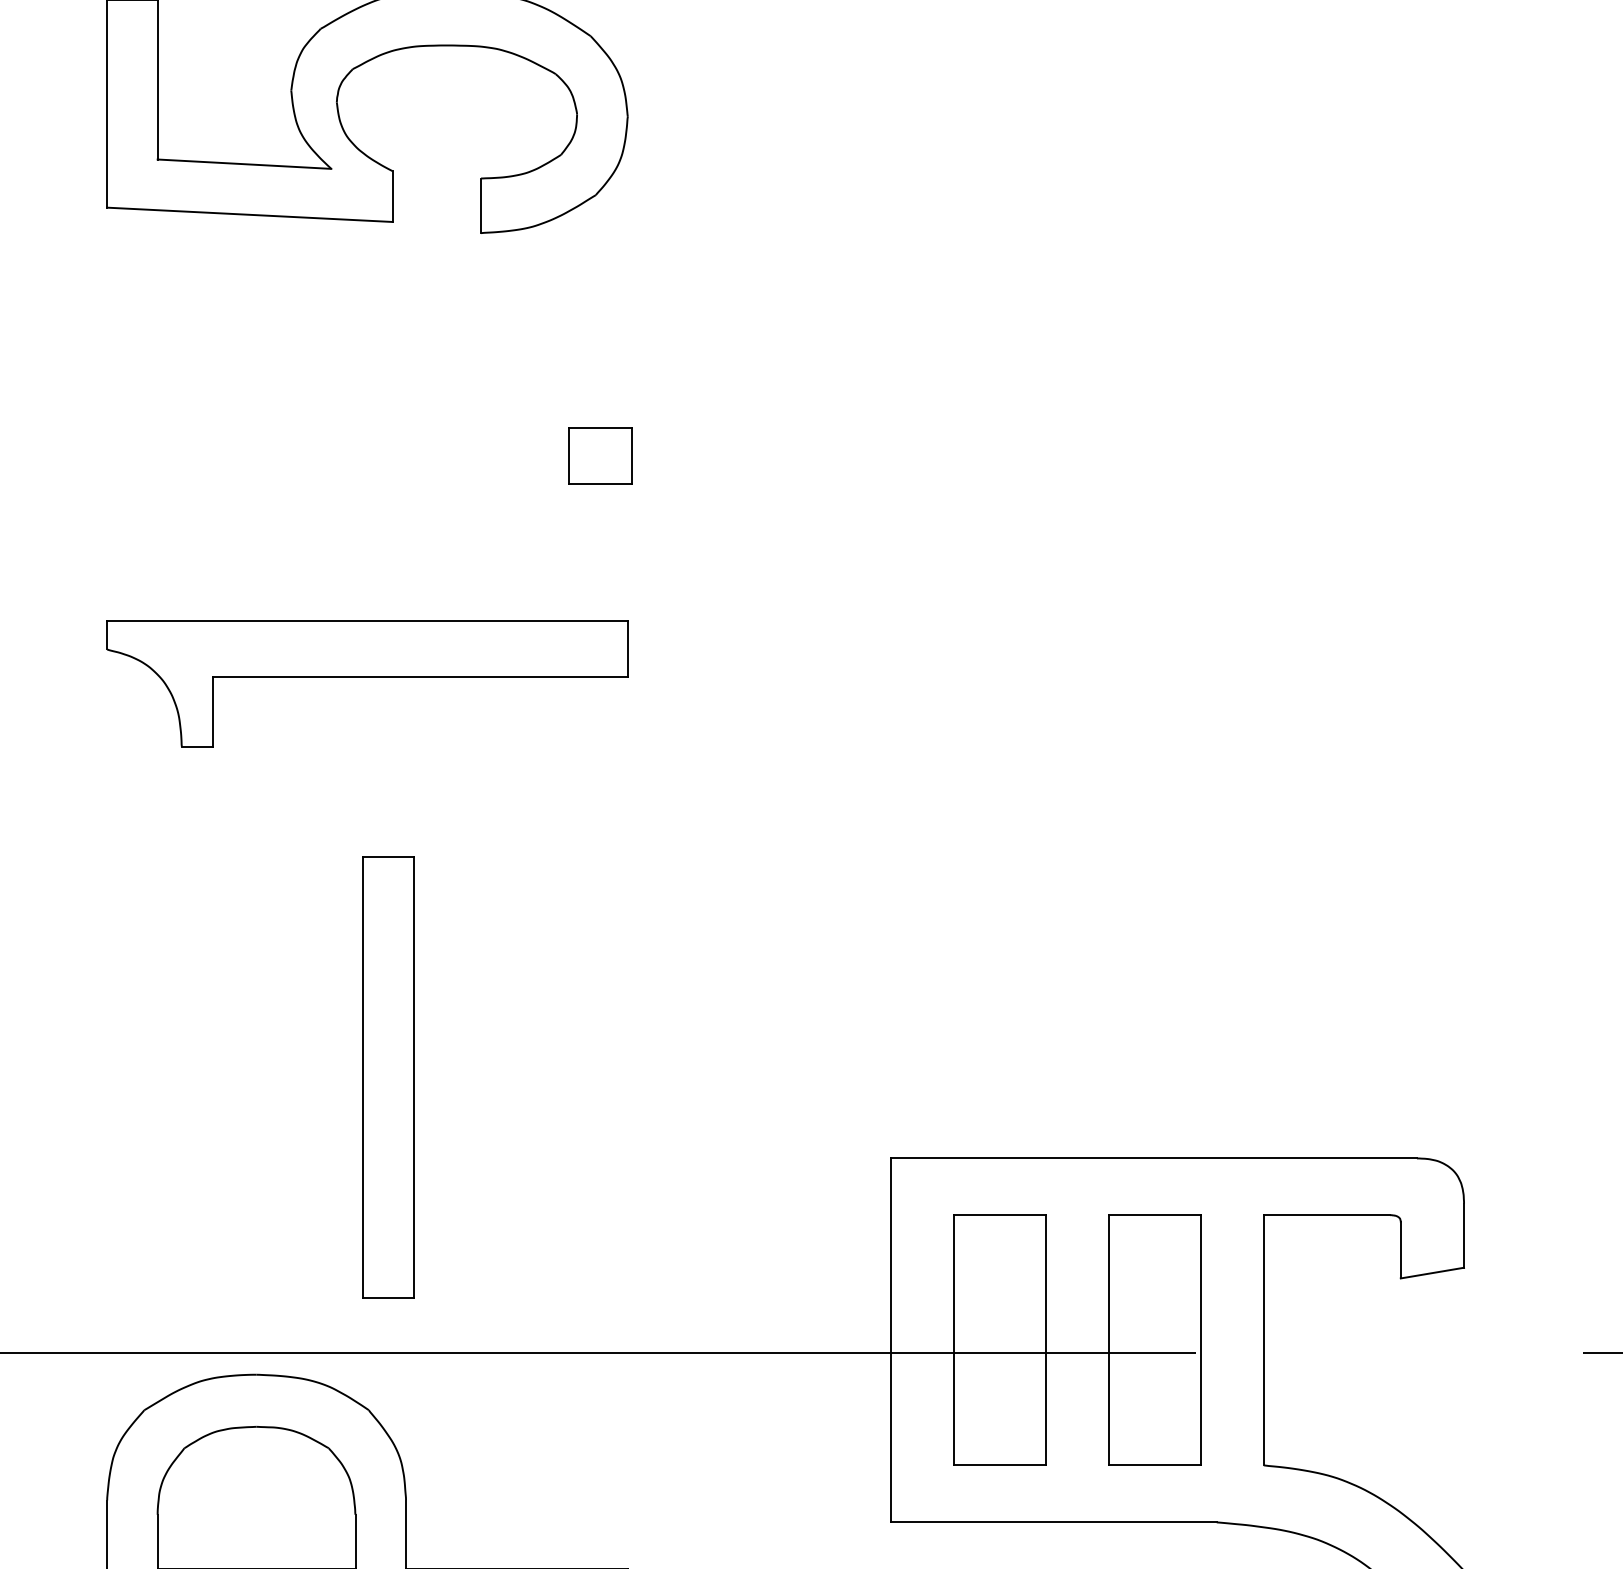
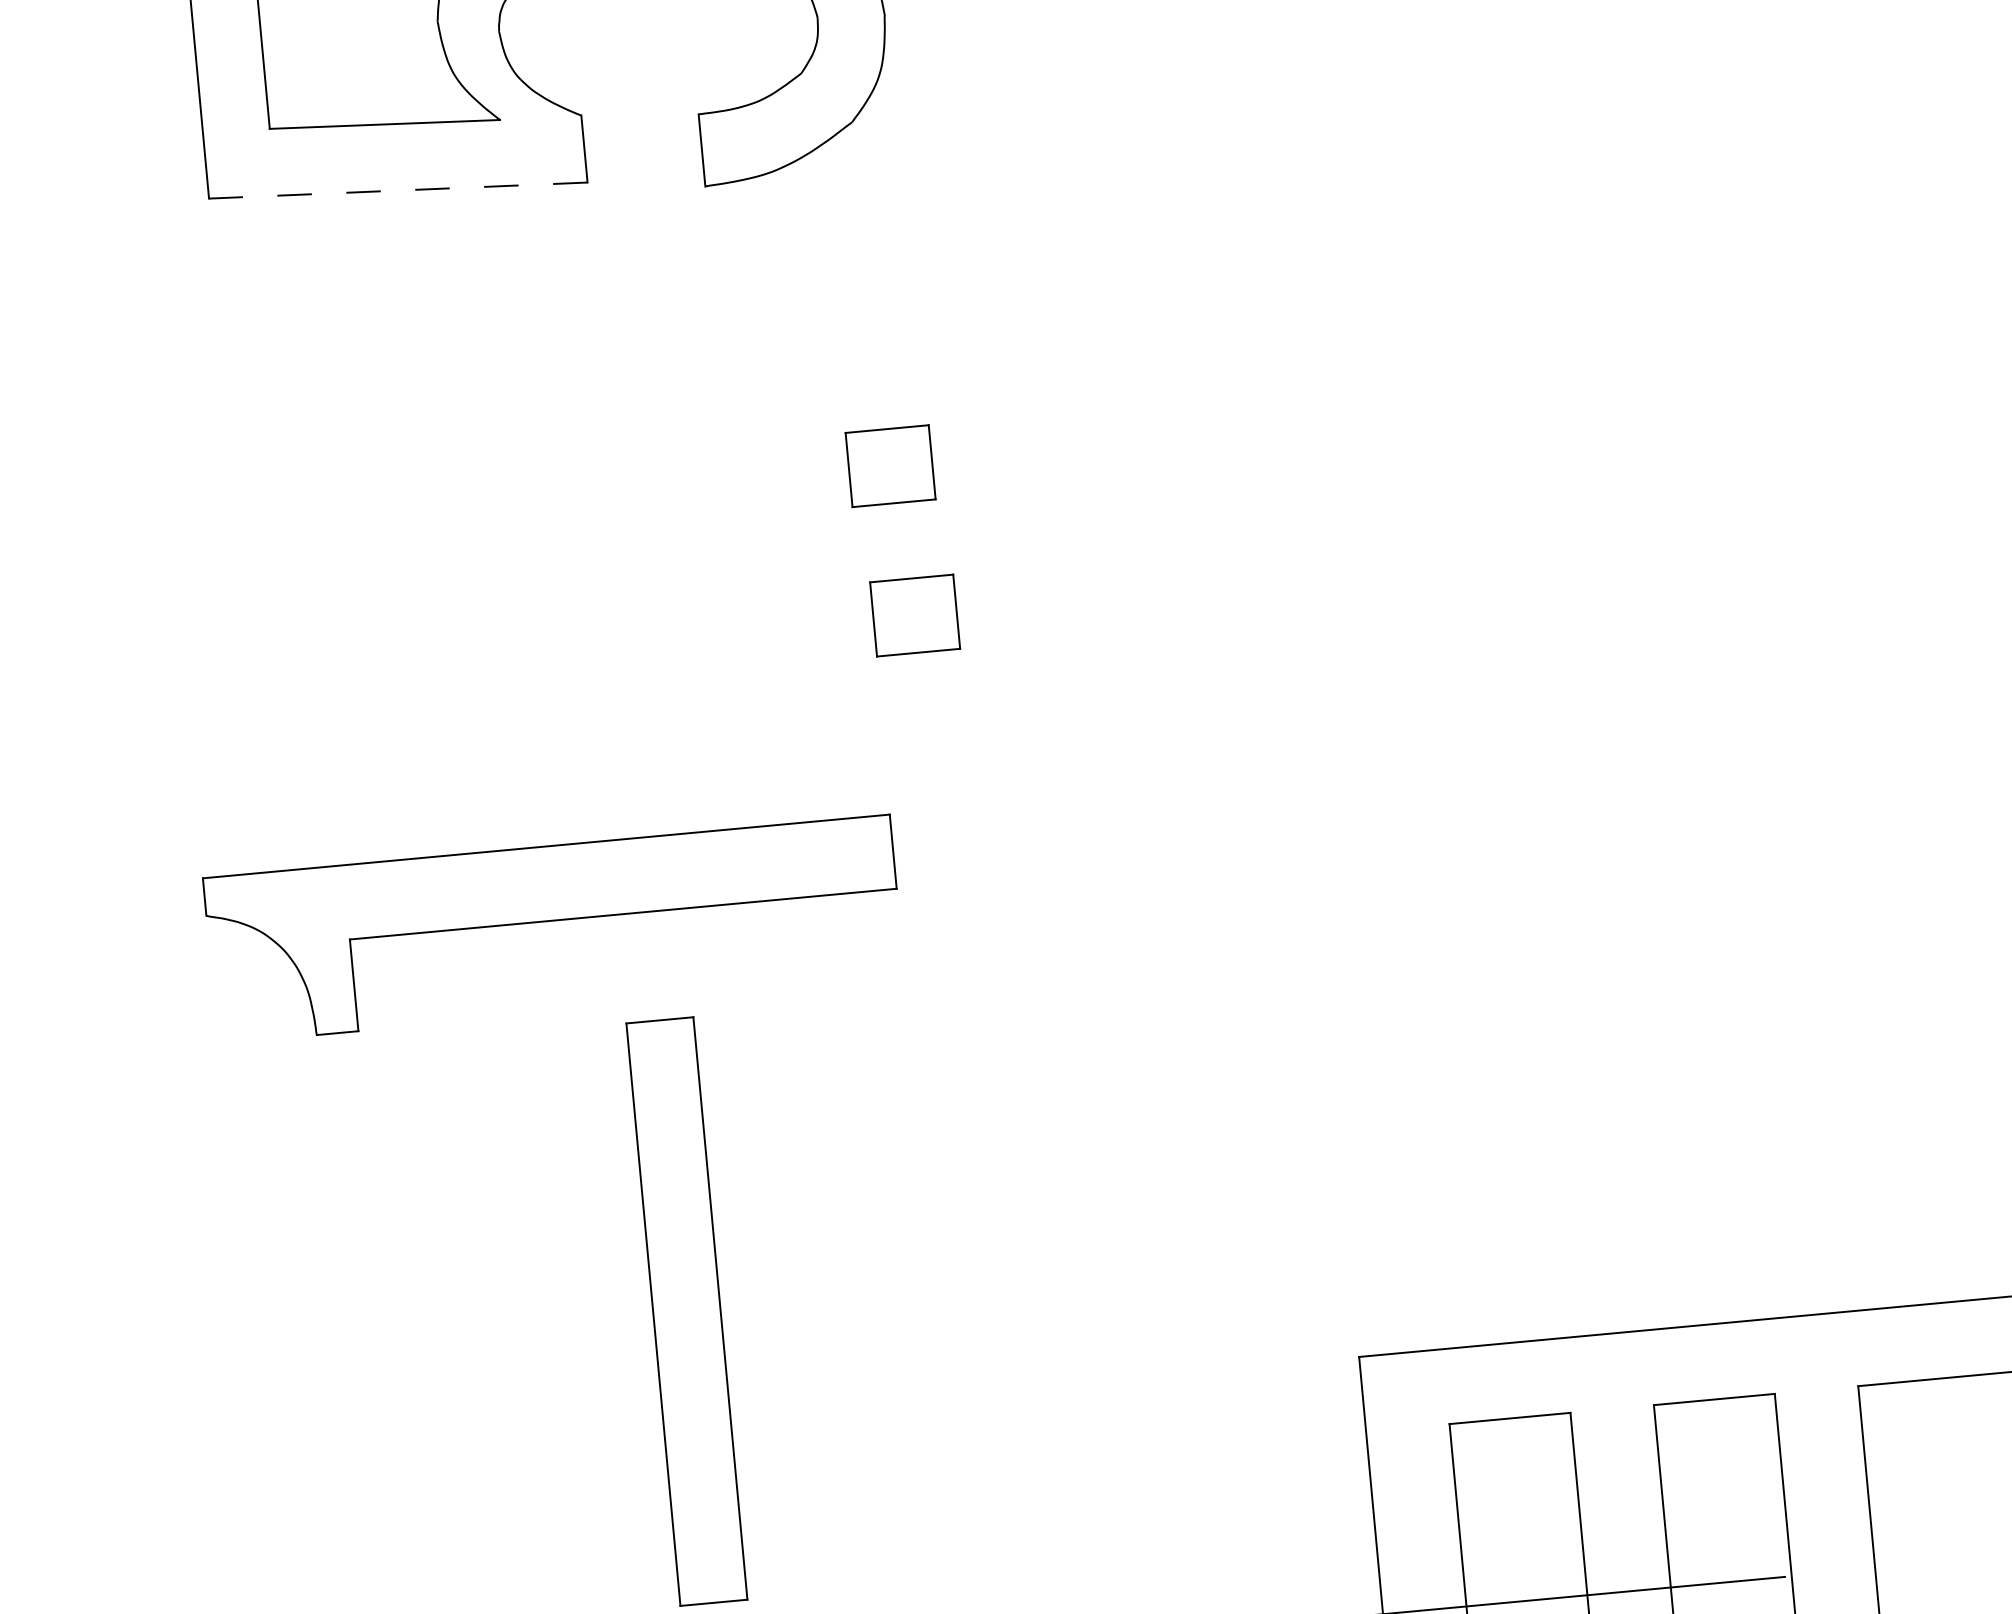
line: (249, 214) -> (397, 190), solid -> dashed
part: (608, 569) -> (914, 614), added
part: (367, 683) -> (553, 928), moved

